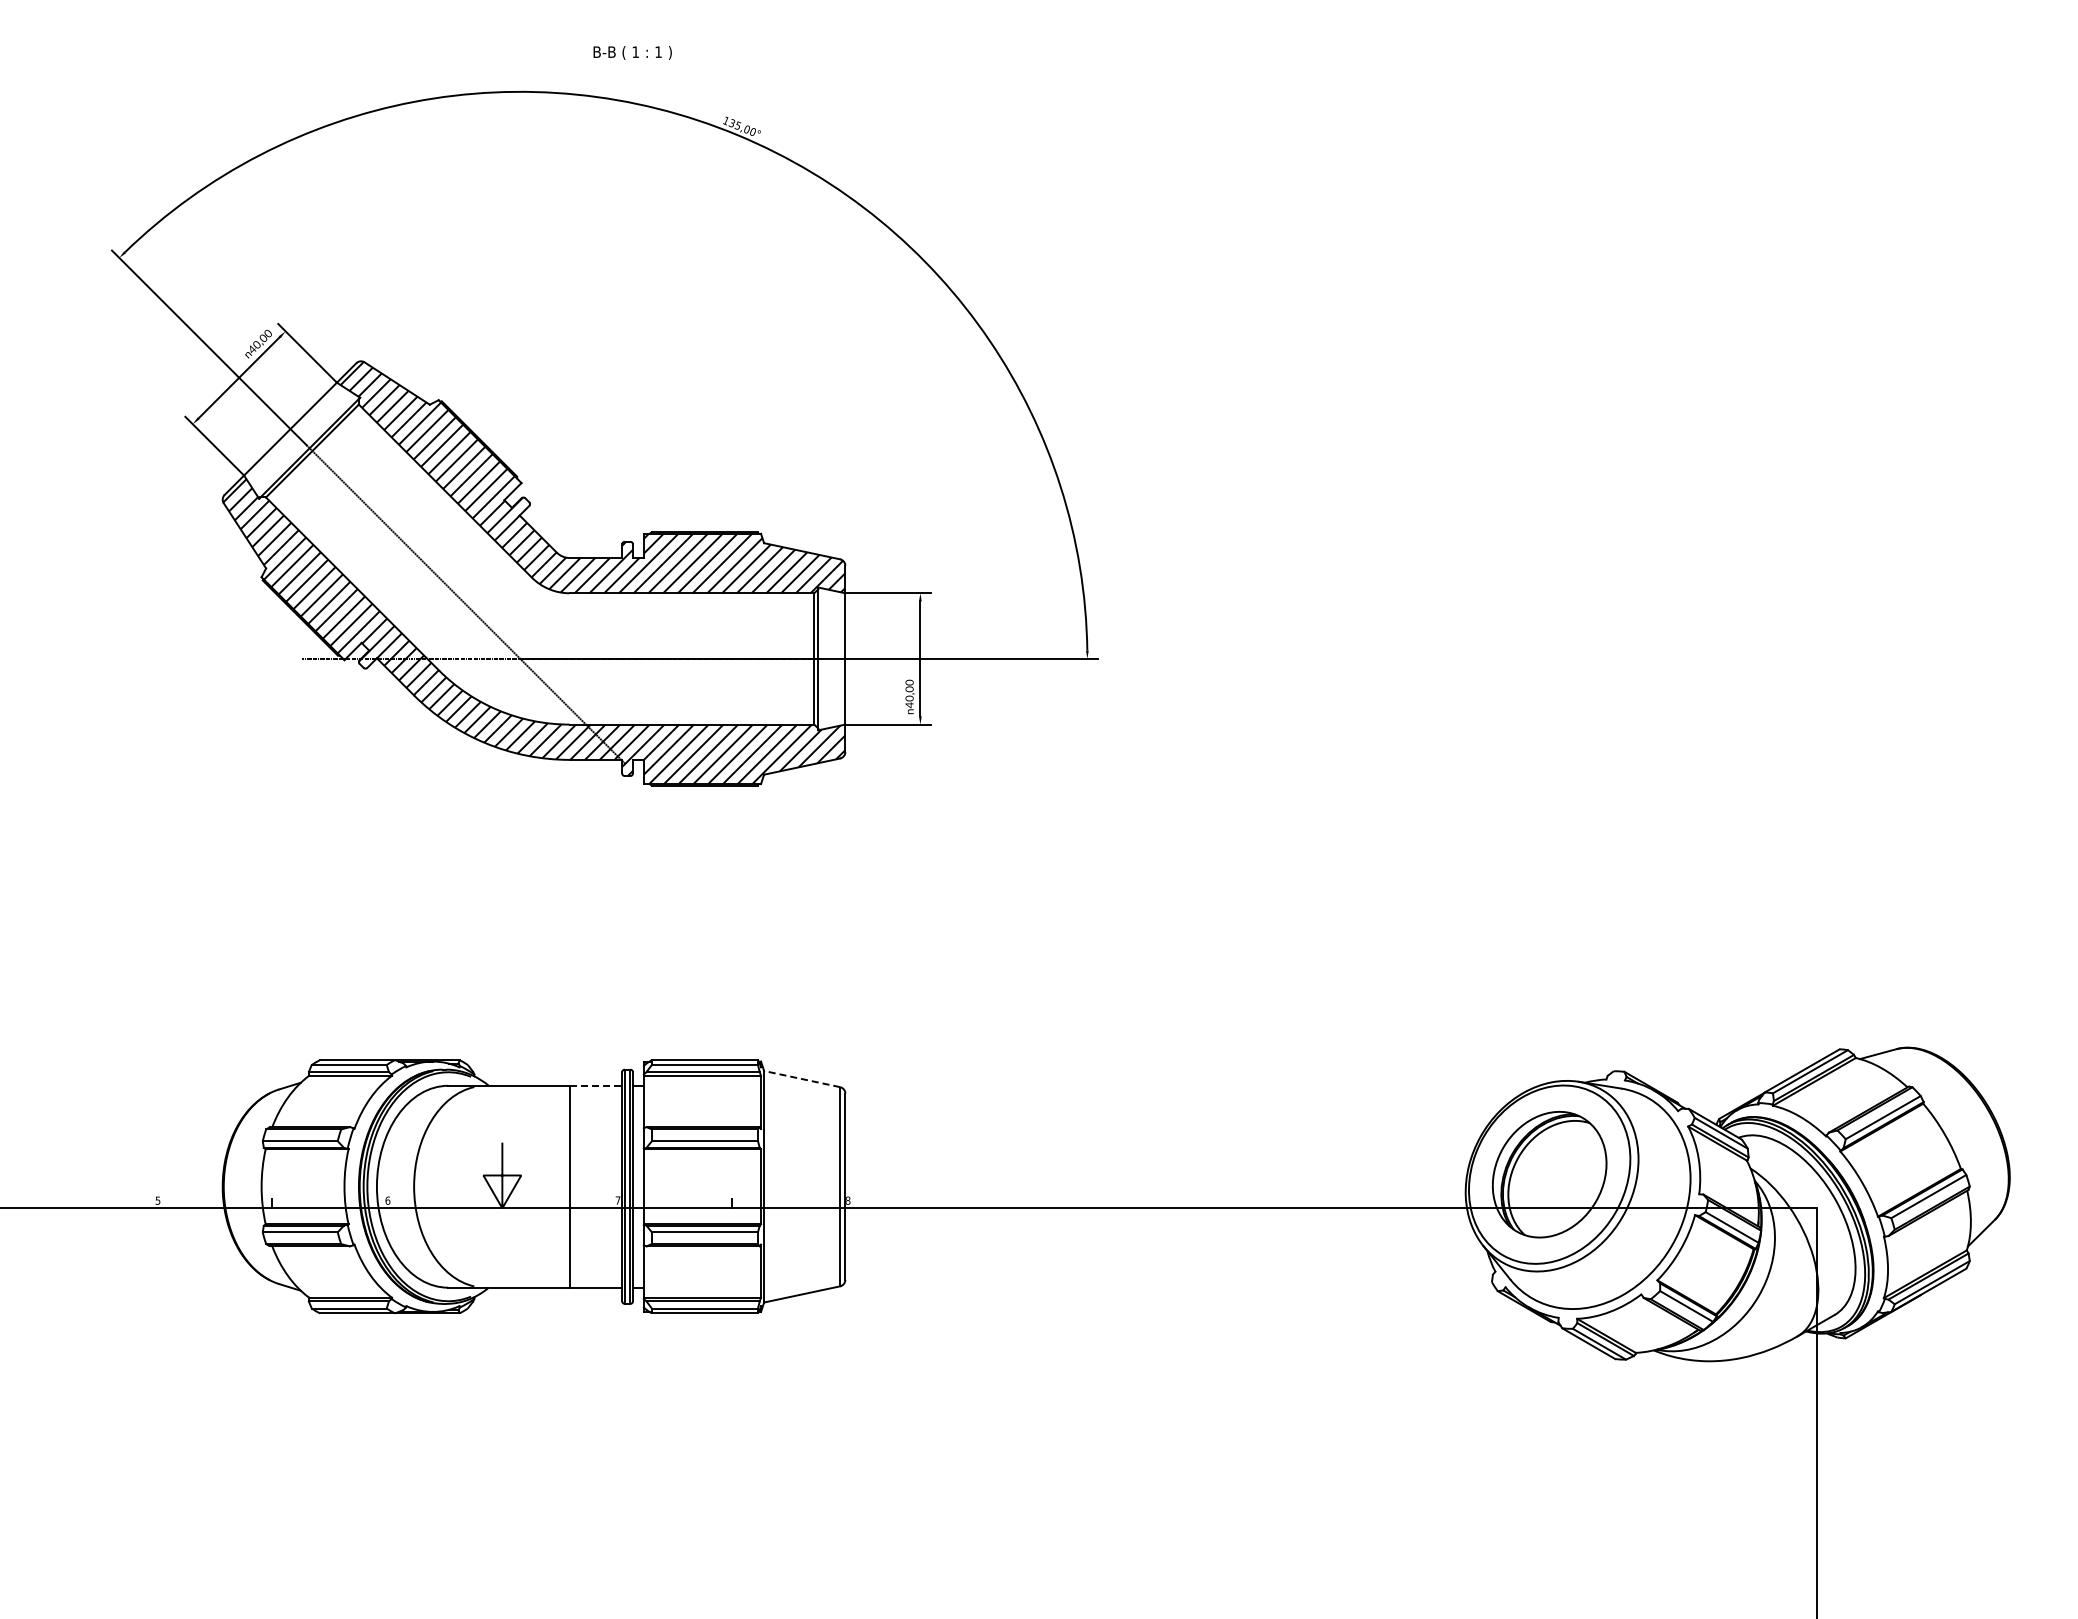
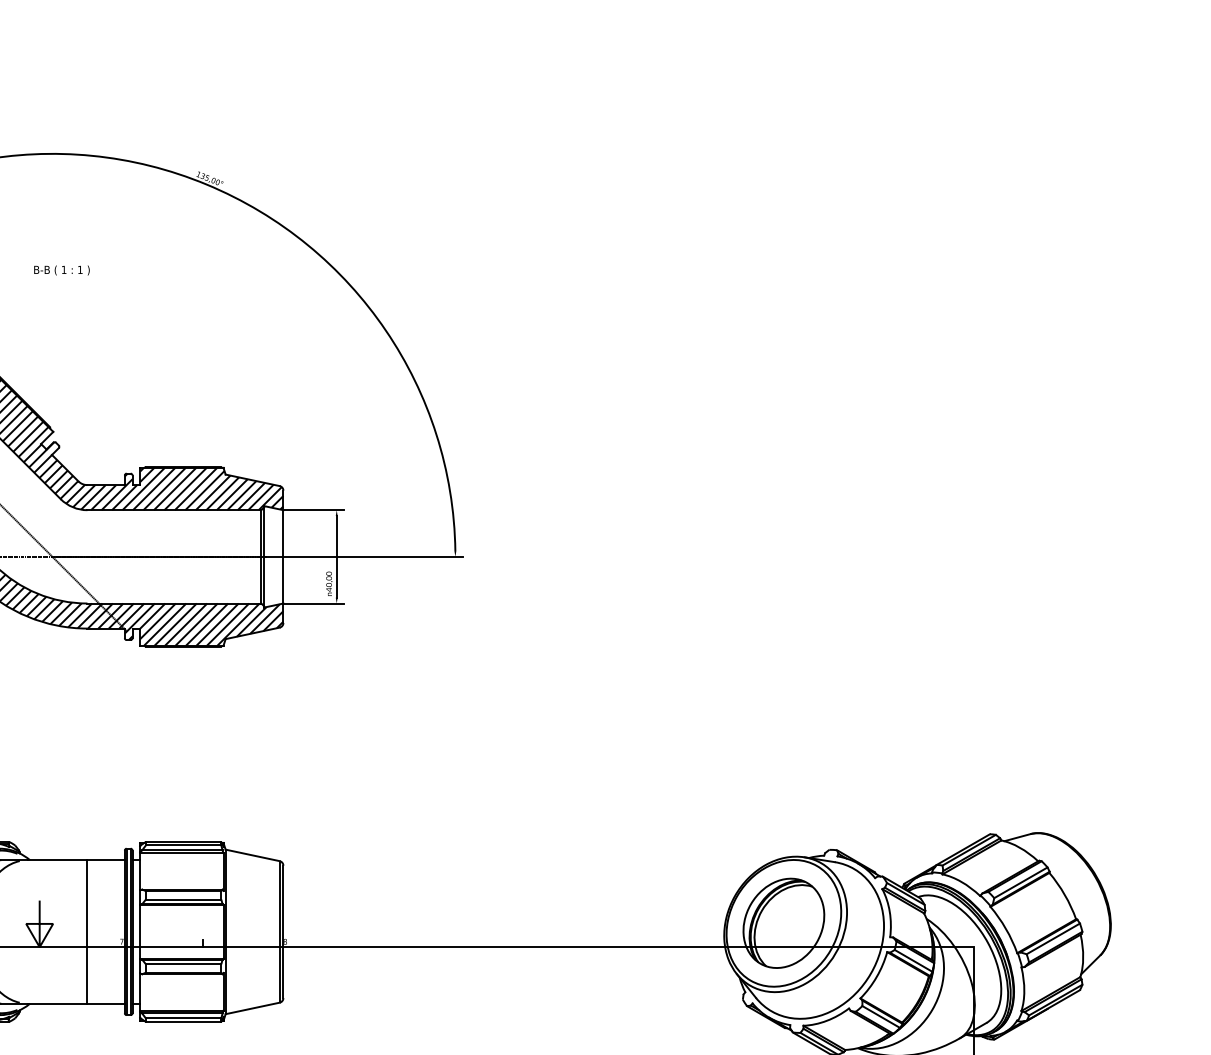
text: (632, 52) -> (61, 270), moved
line: (802, 1079) -> (252, 855), dashed -> solid
line: (596, 1085) -> (106, 859), dashed -> solid

